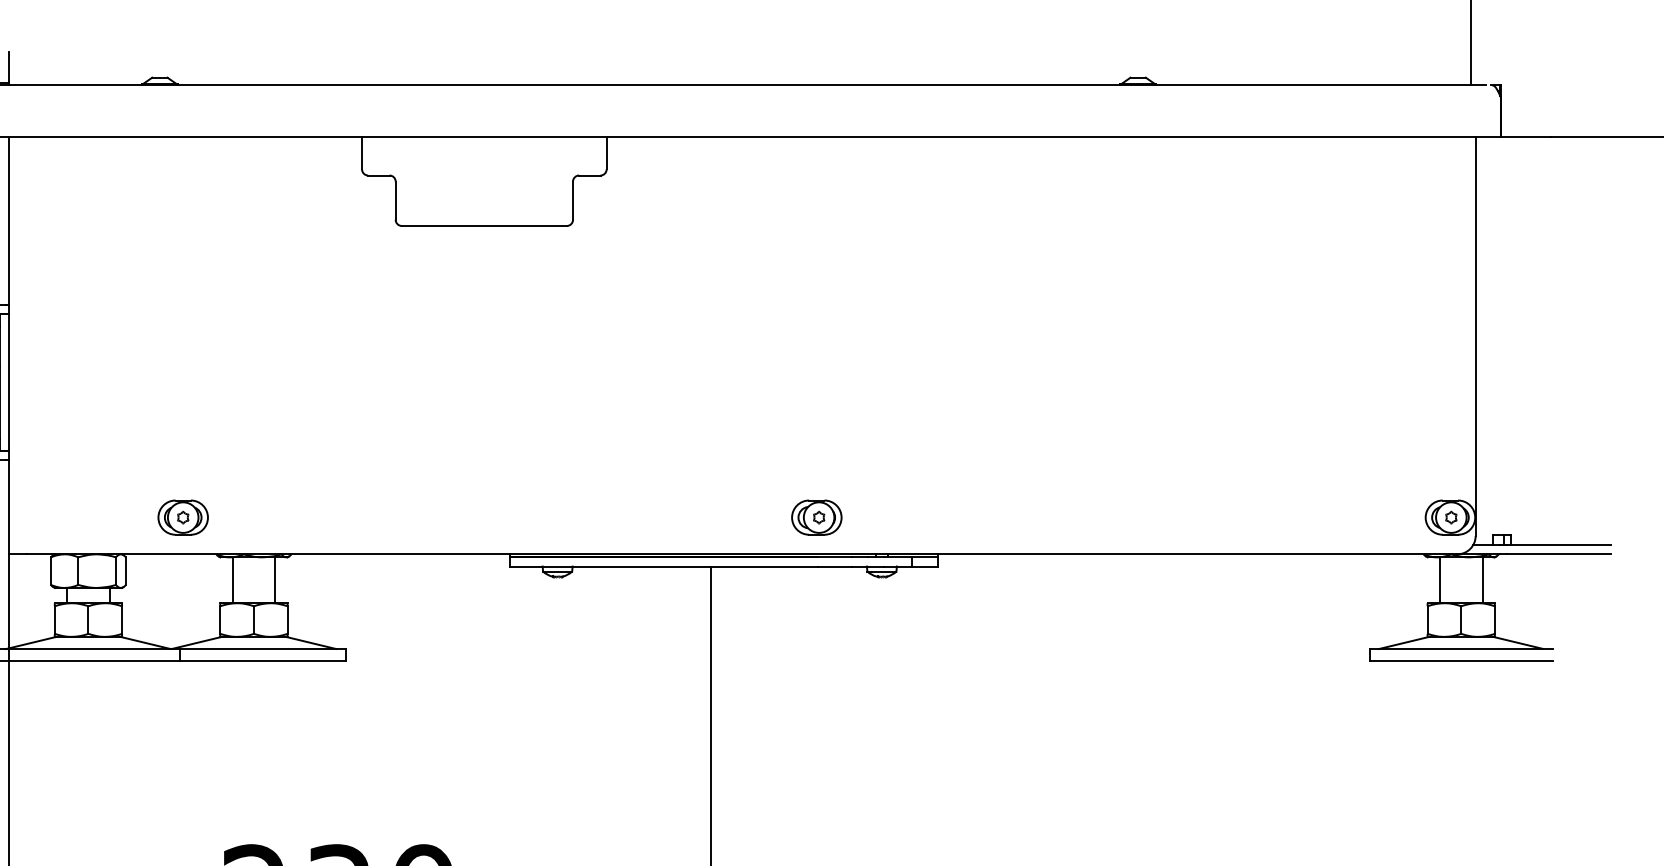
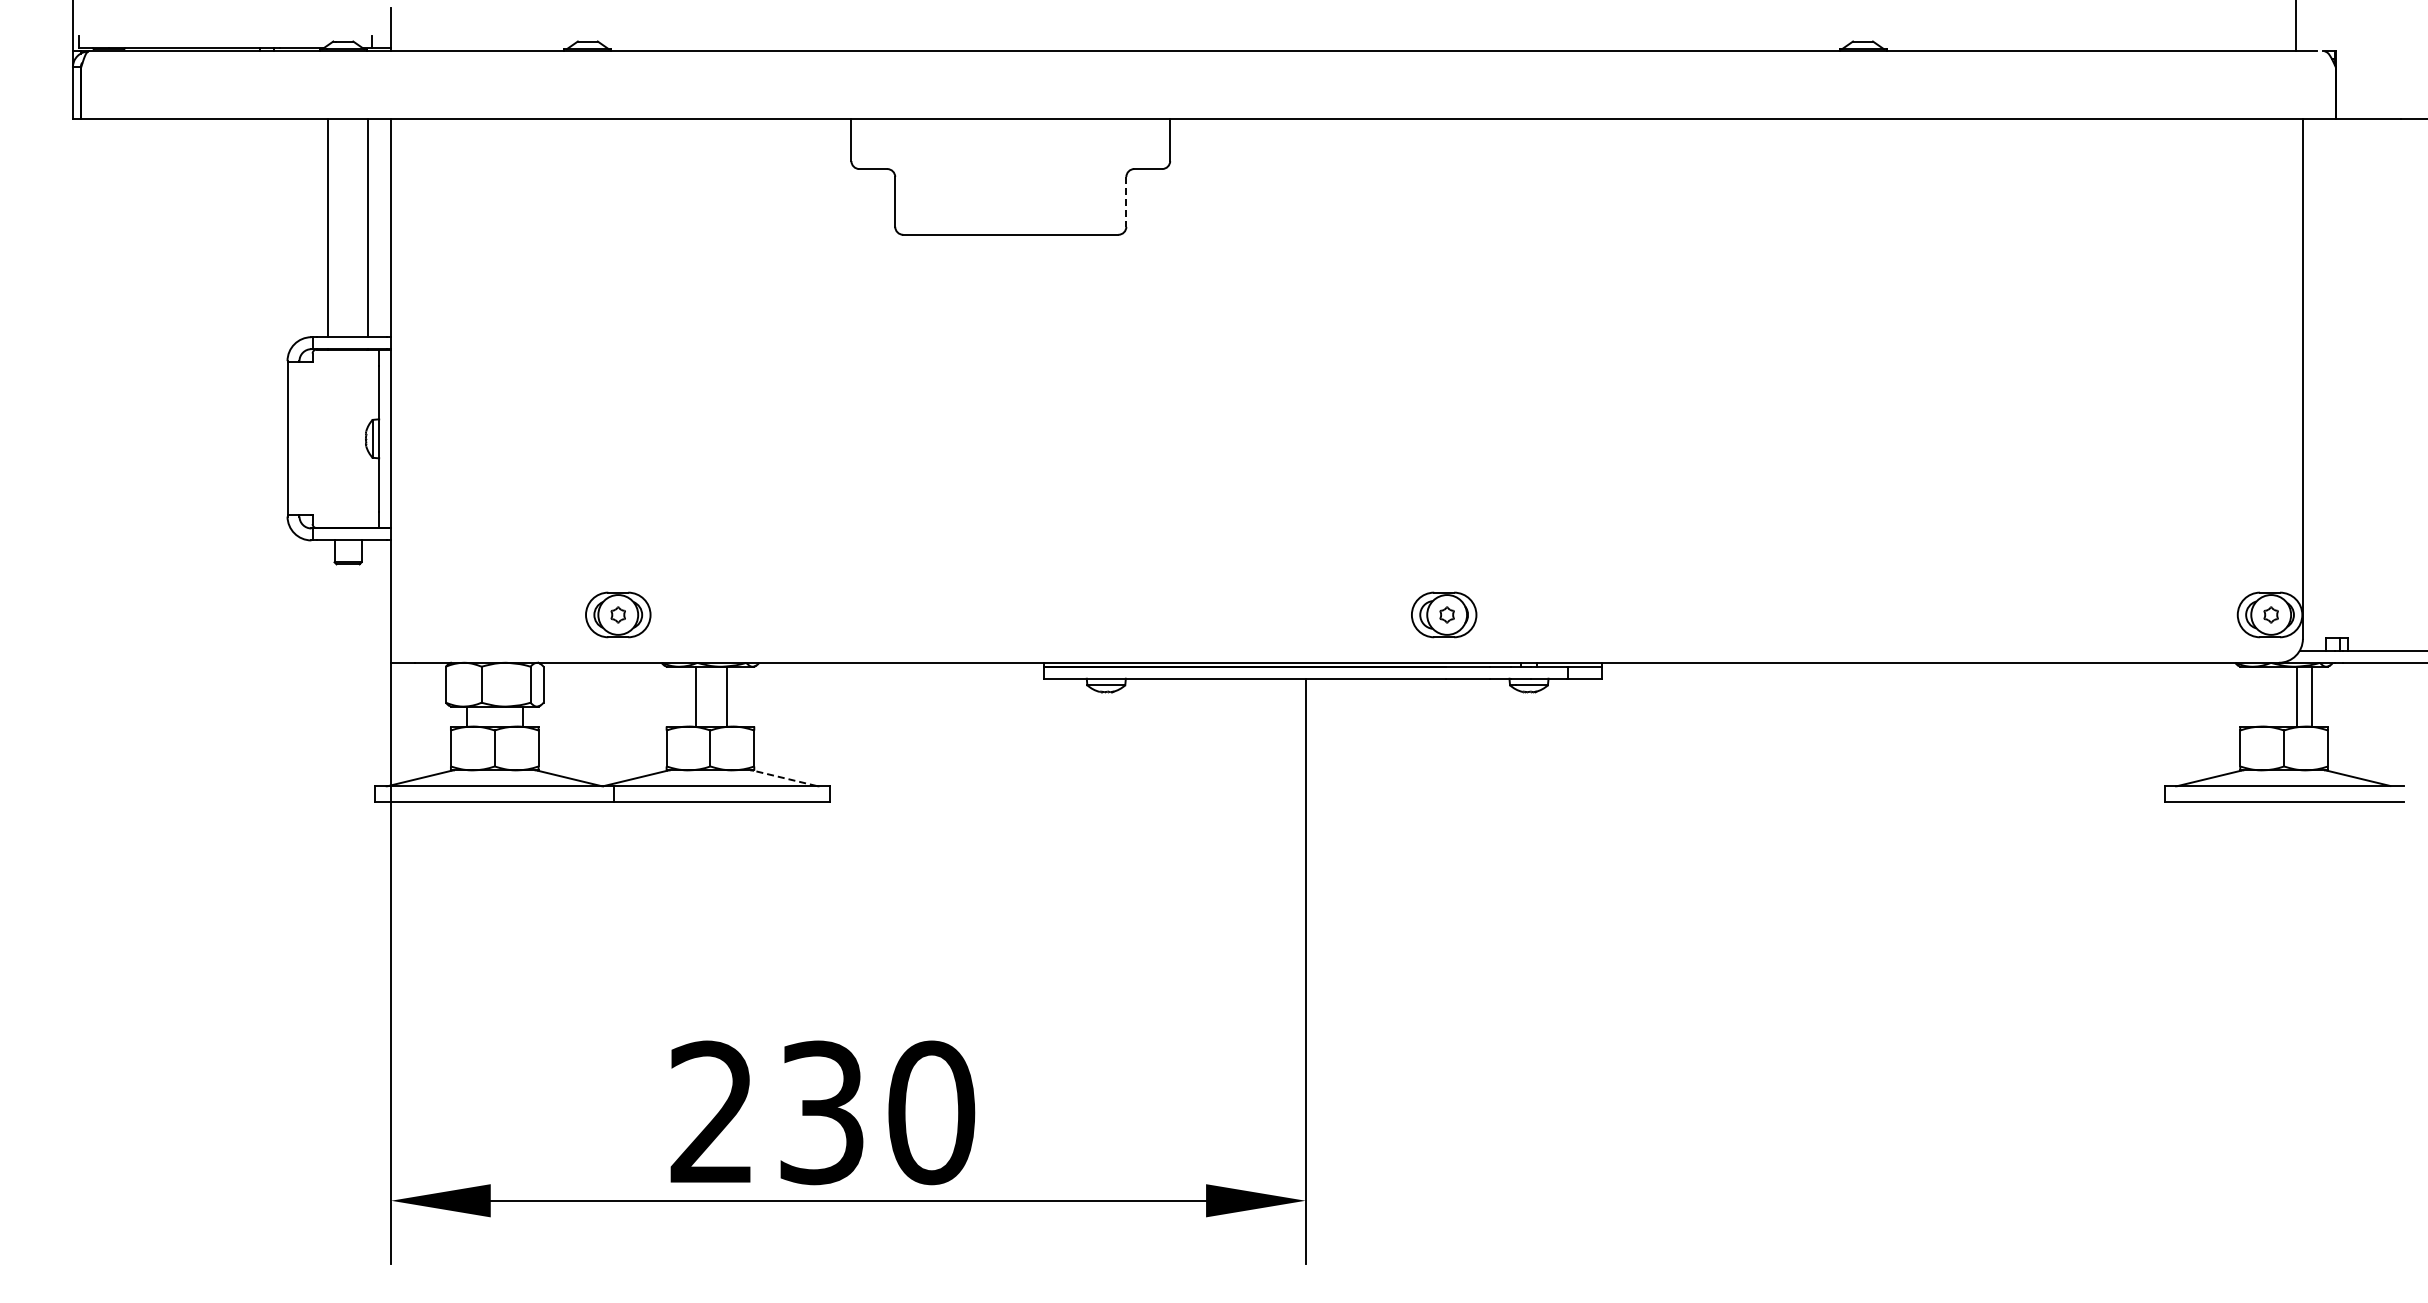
line: (573, 200) -> (1126, 201), solid -> dashed
line: (232, 580) -> (726, 696), moved
line: (275, 580) -> (696, 696), moved
line: (1440, 580) -> (2297, 696), moved
line: (310, 643) -> (784, 778), solid -> dashed

